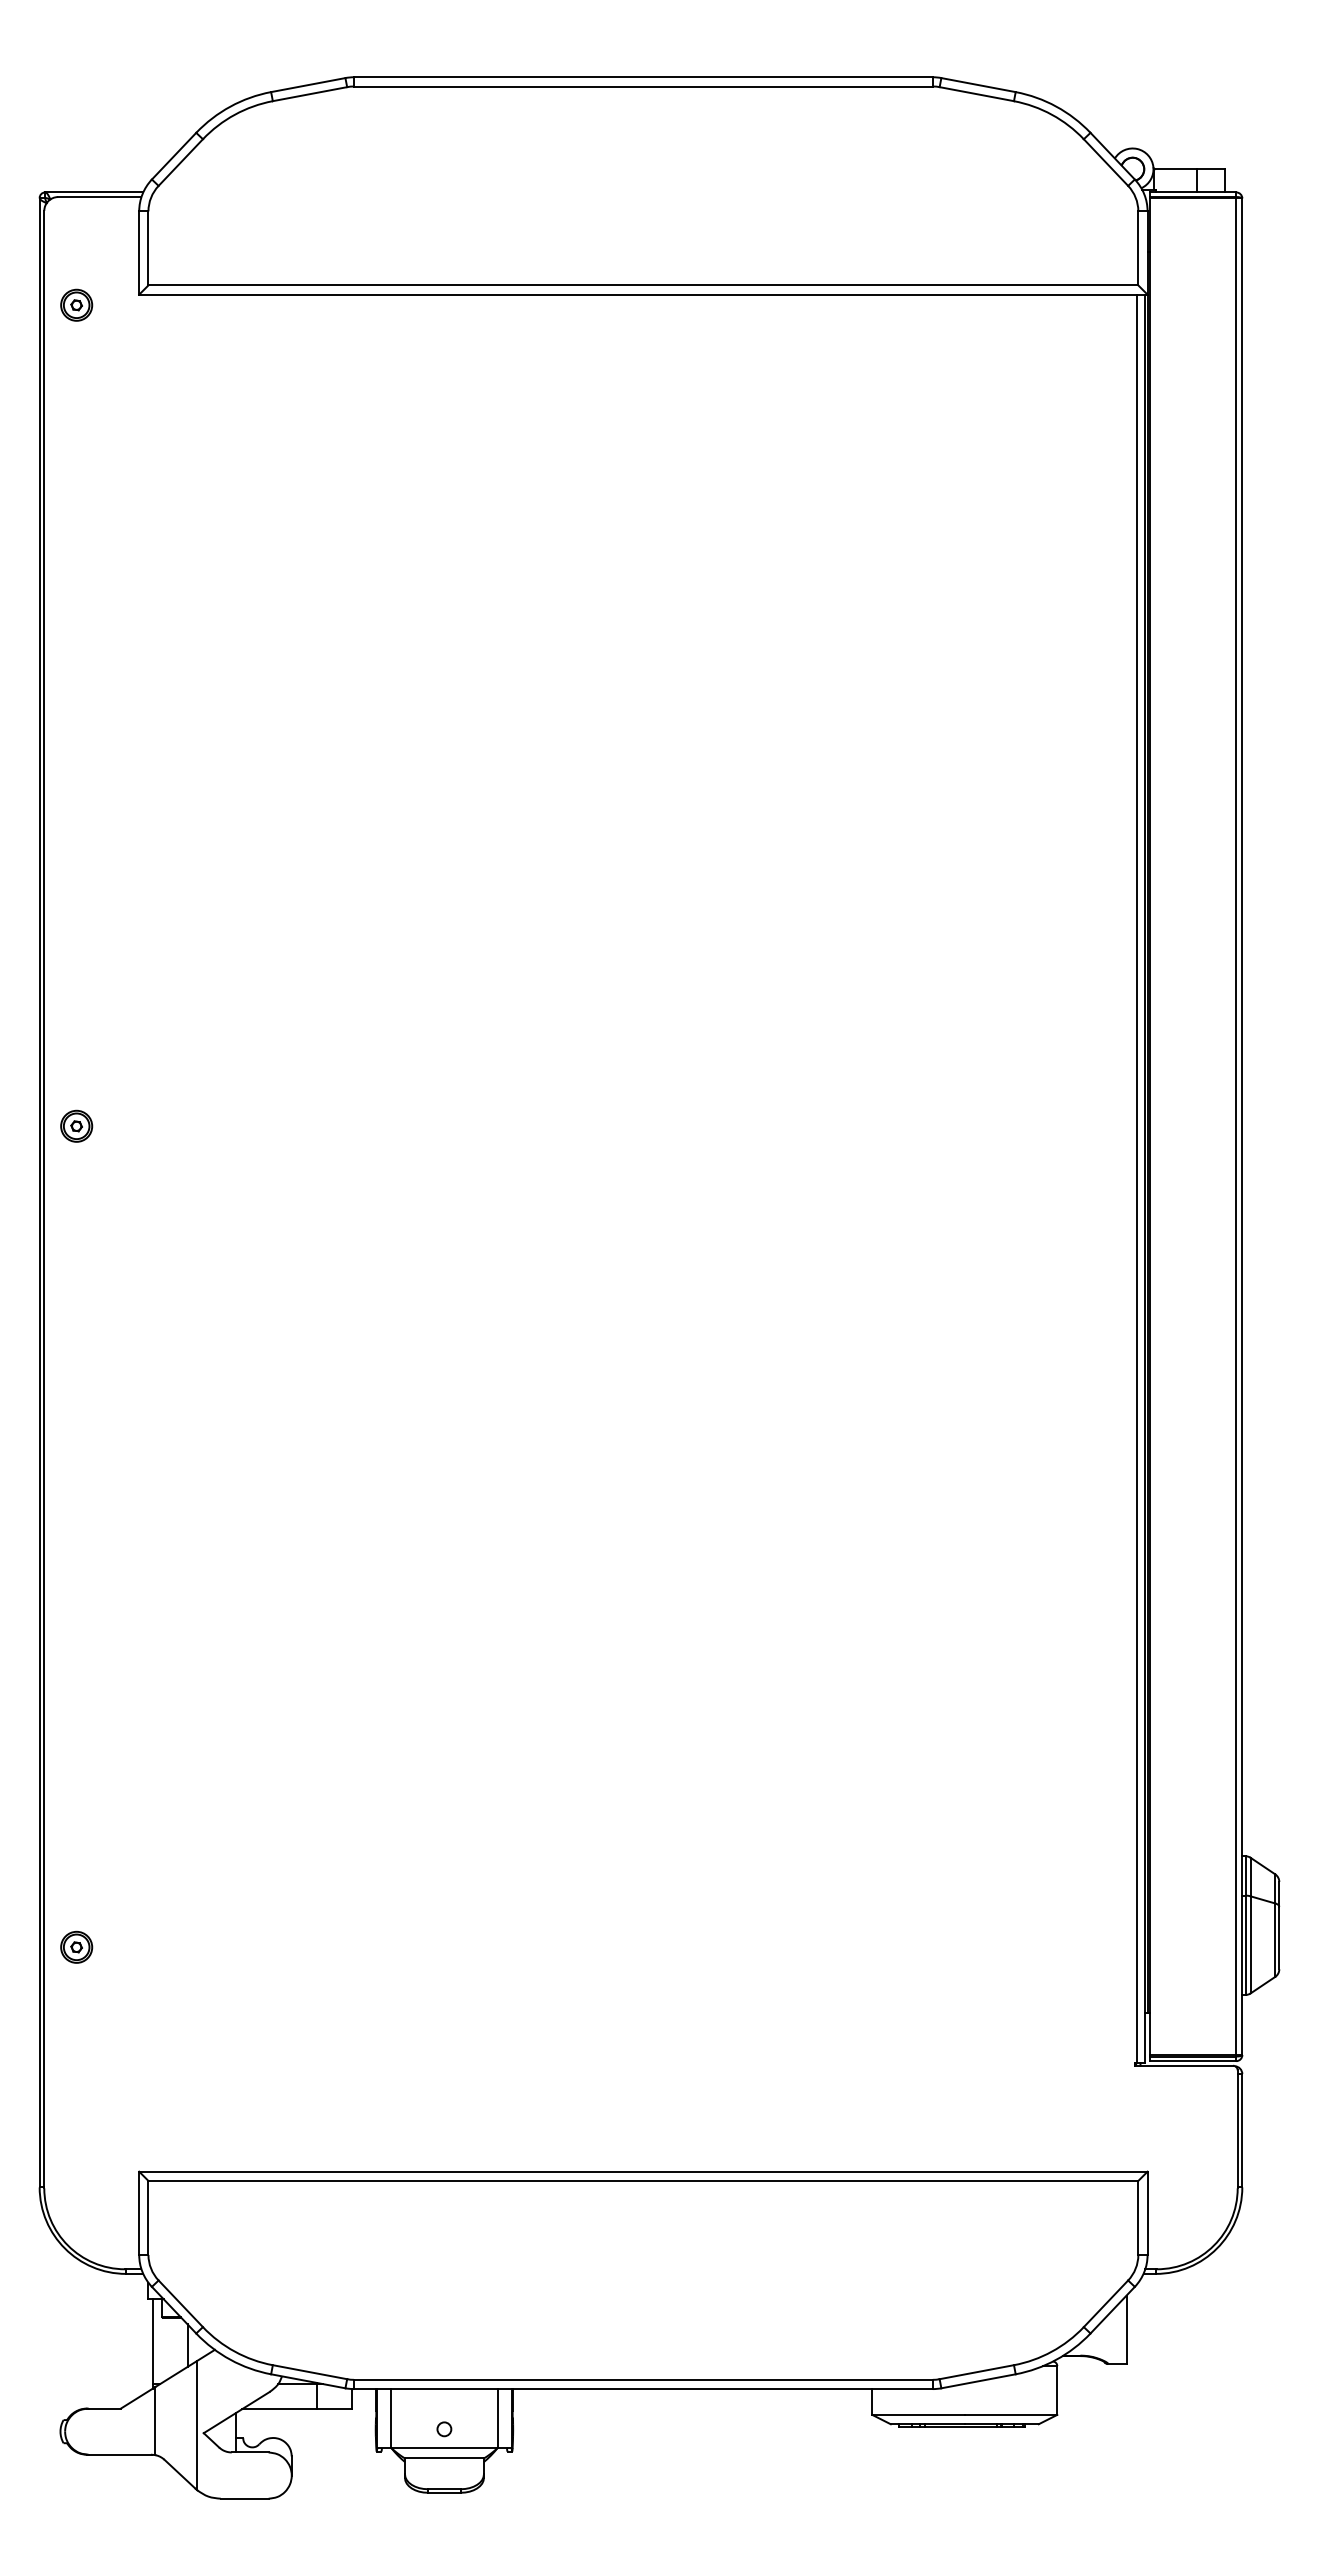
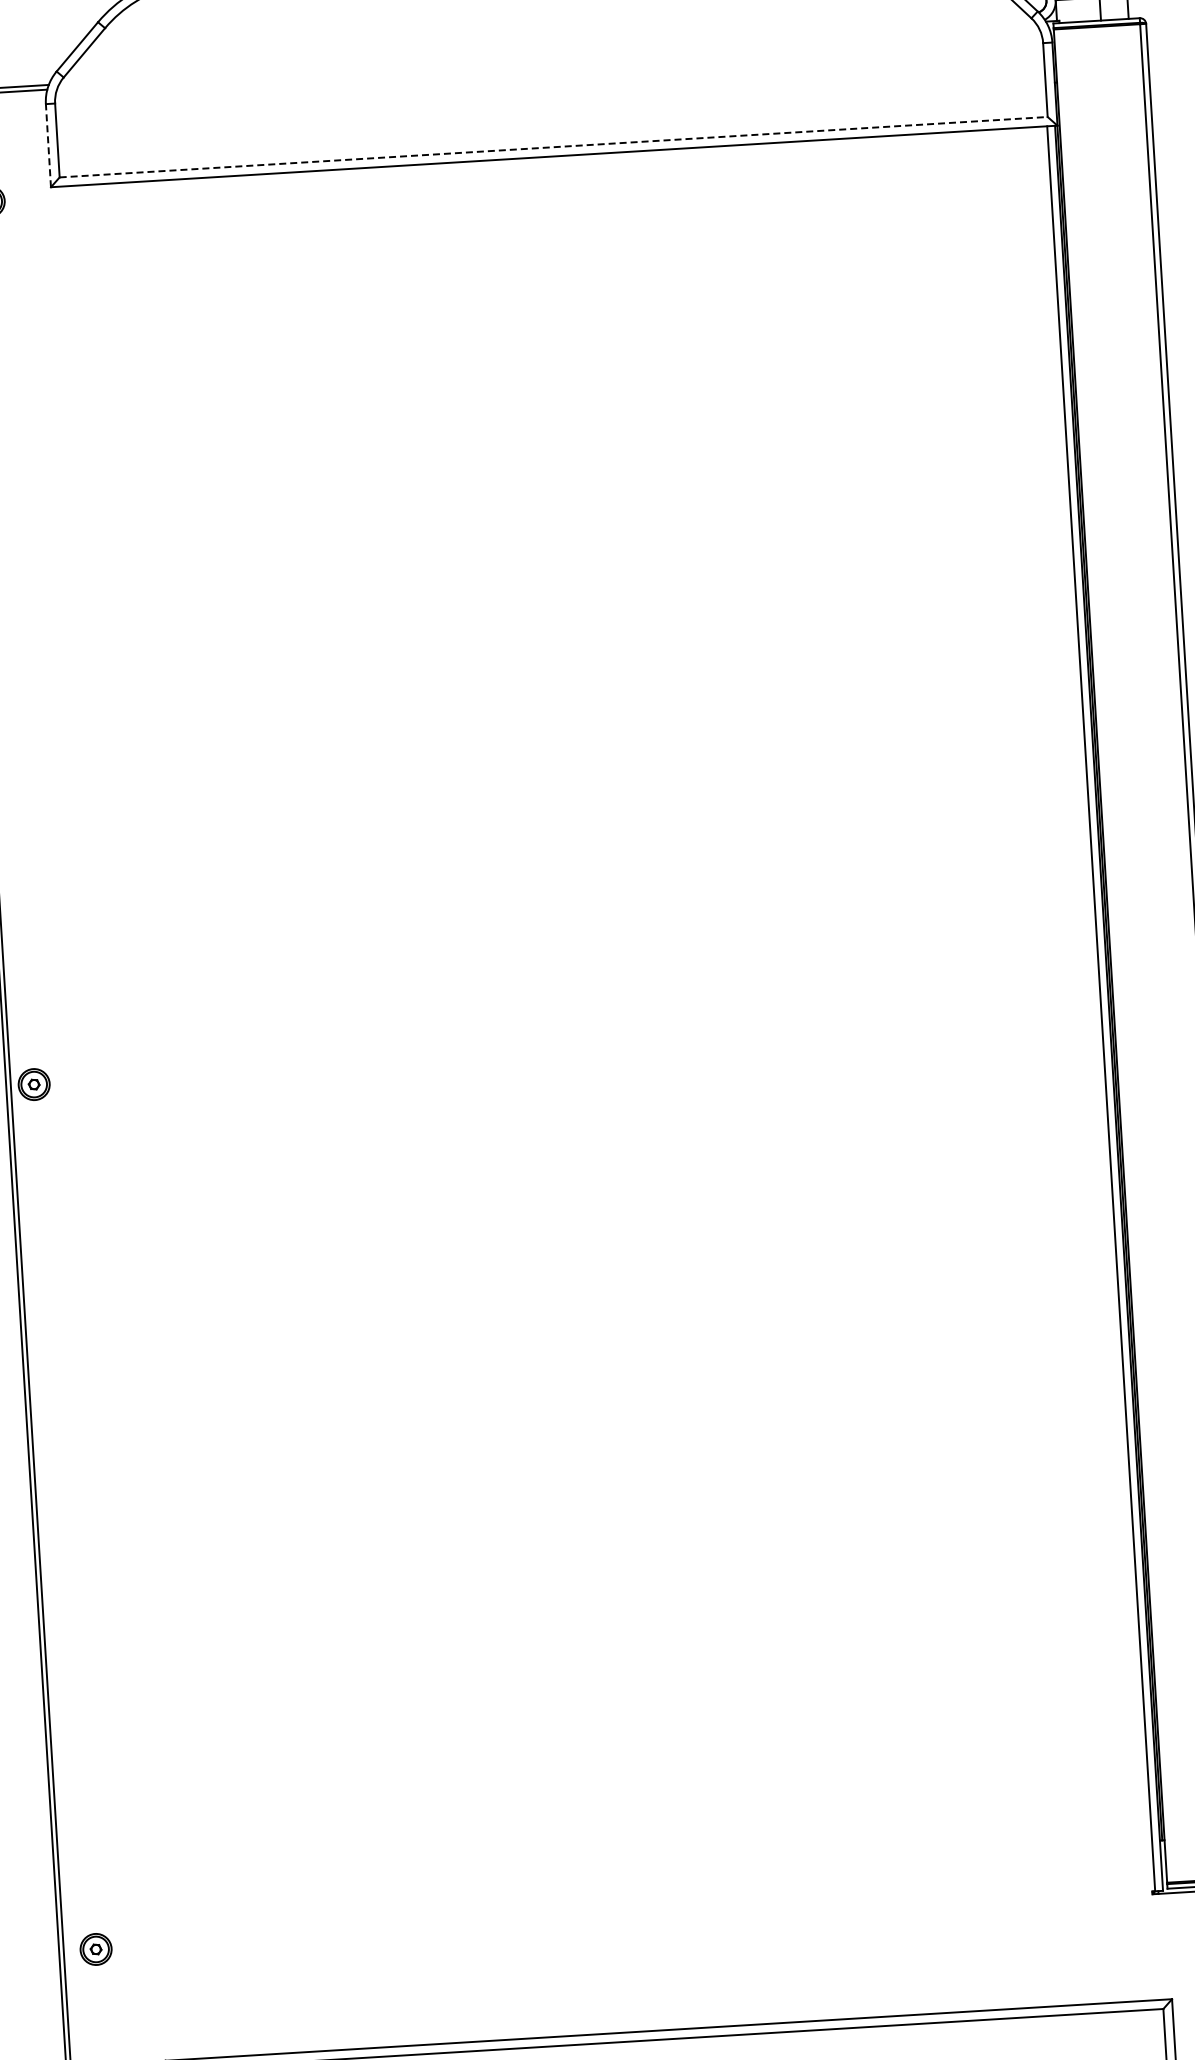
line: (139, 253) -> (48, 146), solid -> dashed
line: (643, 285) -> (553, 147), solid -> dashed
part: (76, 1125) -> (33, 1083), moved
part: (76, 1946) -> (95, 1948), moved

